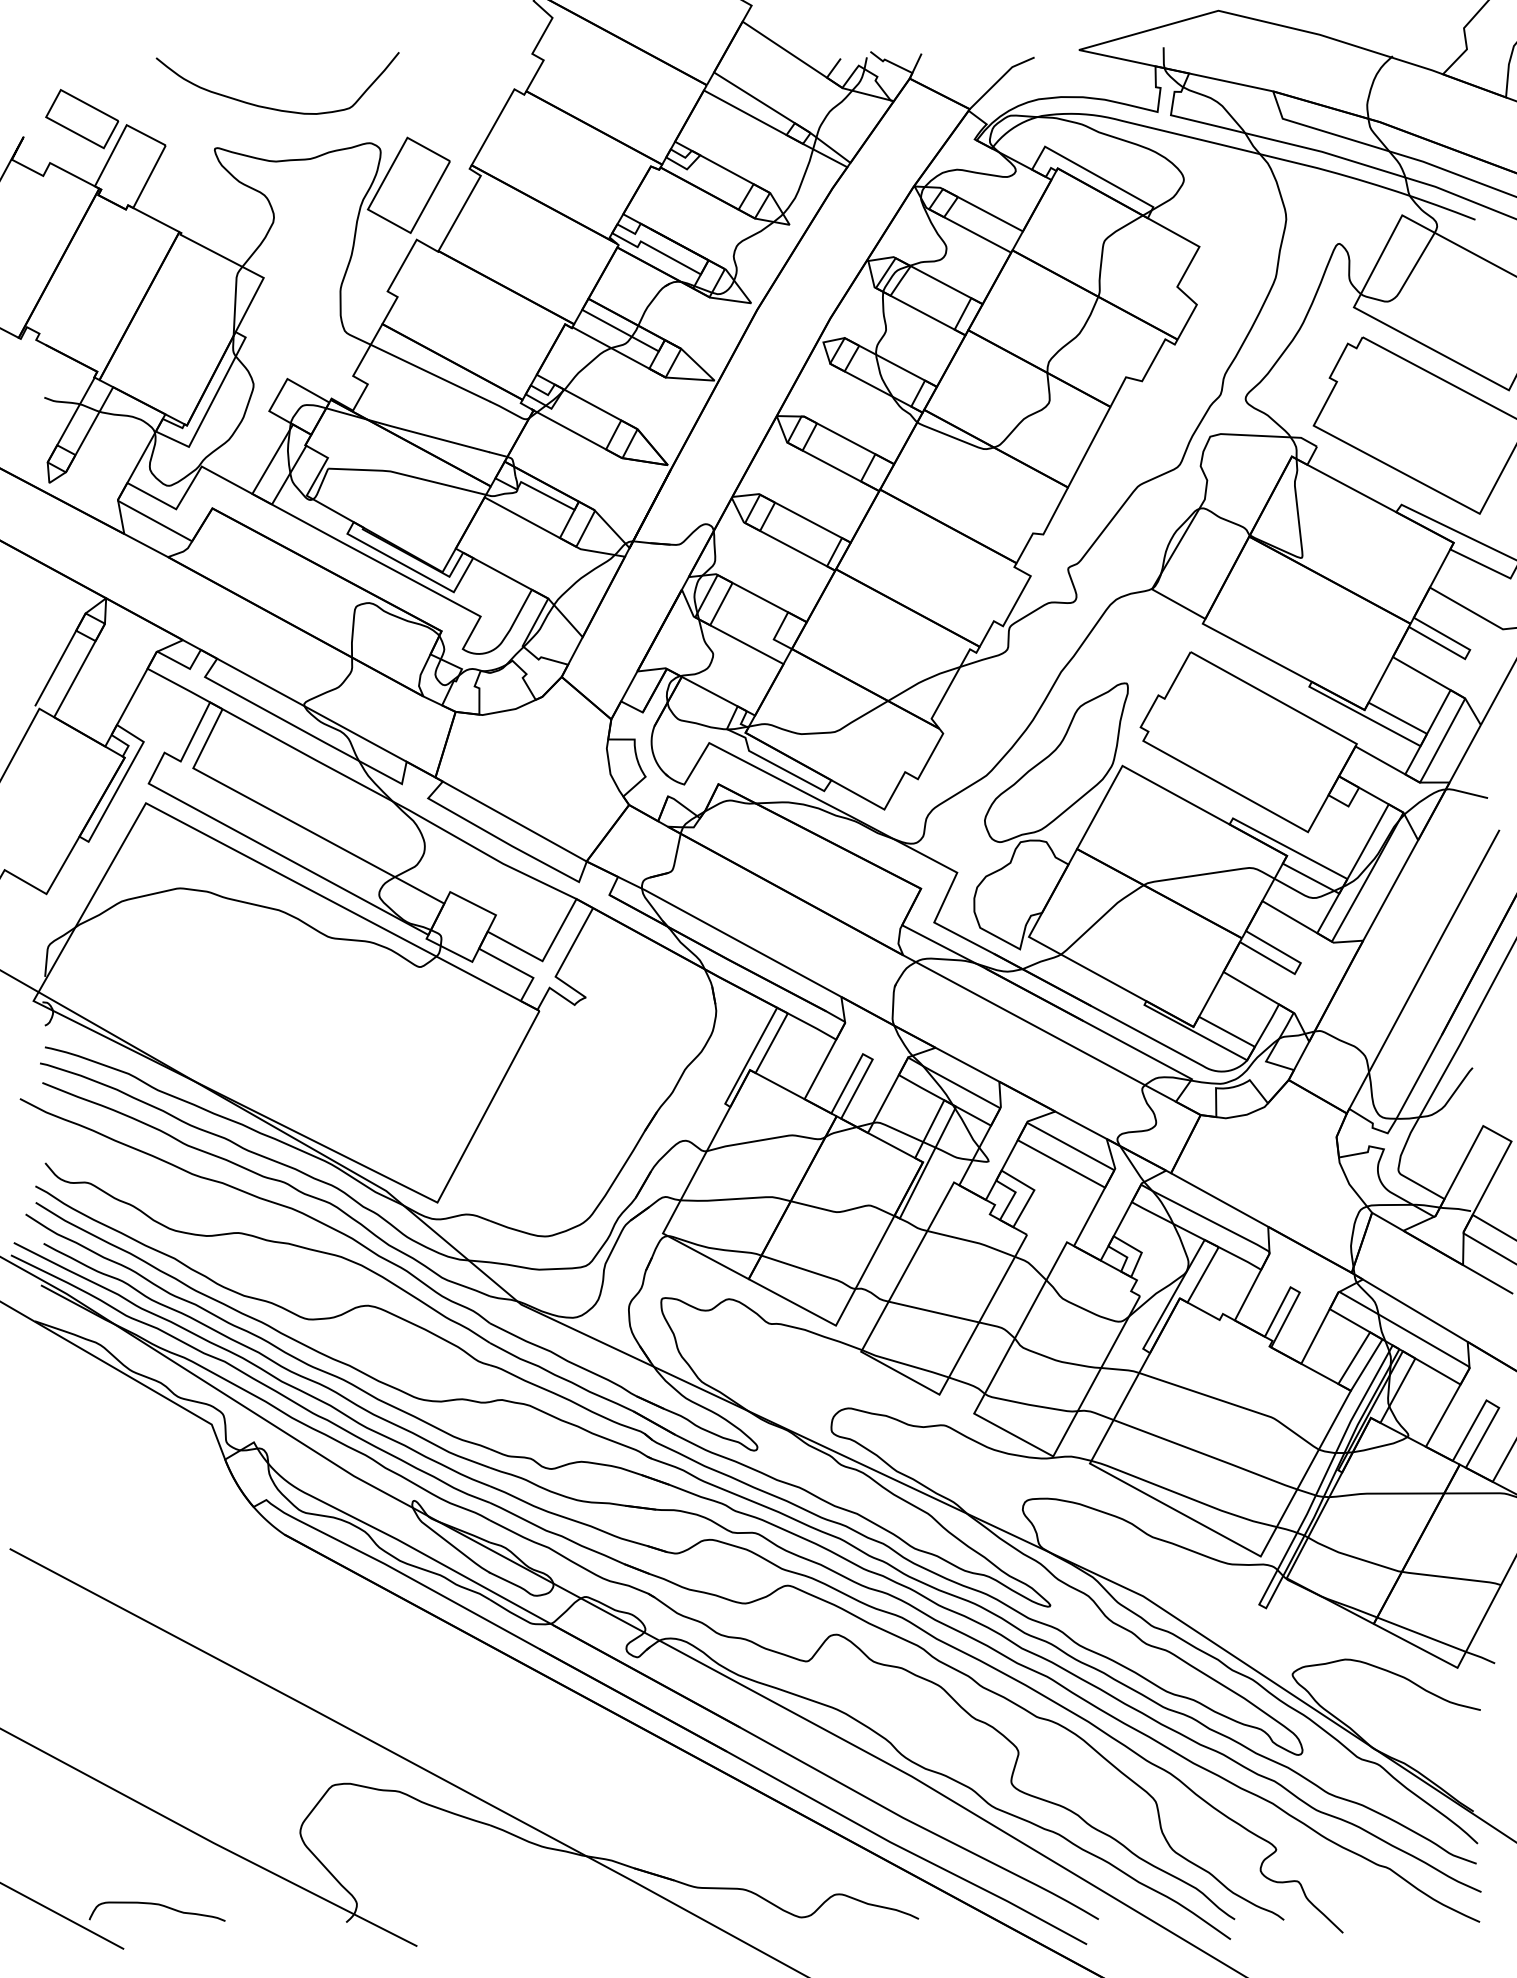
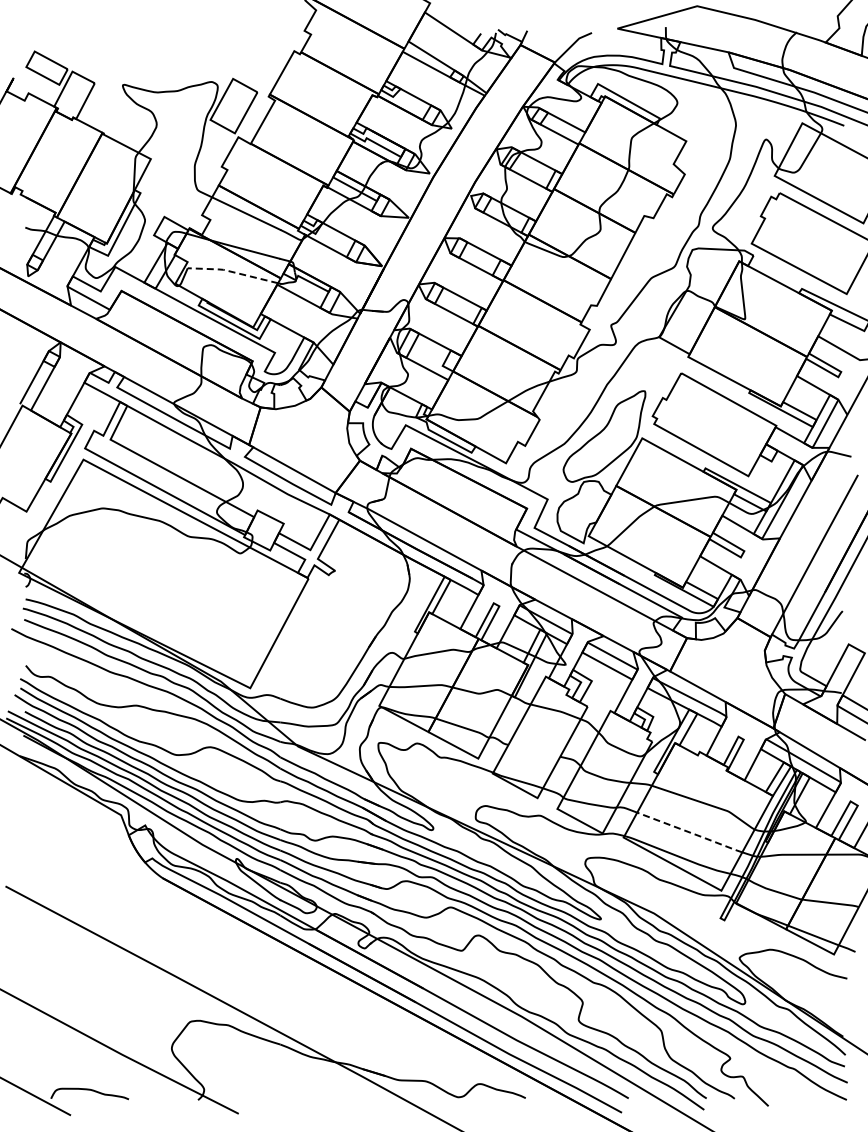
curve: (275, 107) -> (157, 61), removed
line: (406, 474) -> (232, 271), solid -> dashed
line: (934, 1311) -> (534, 750), removed
line: (1208, 1454) -> (691, 832), solid -> dashed

